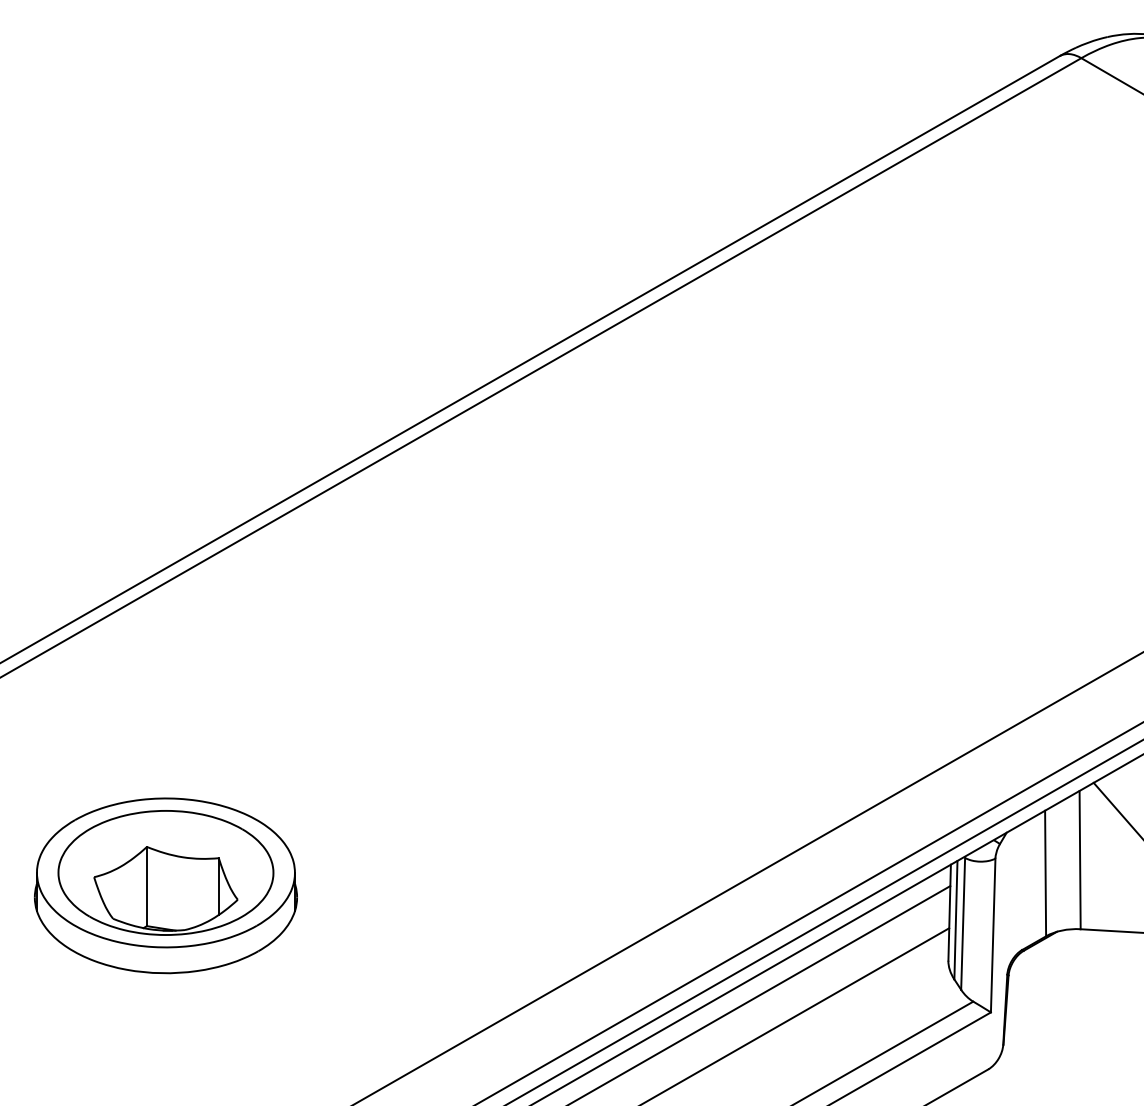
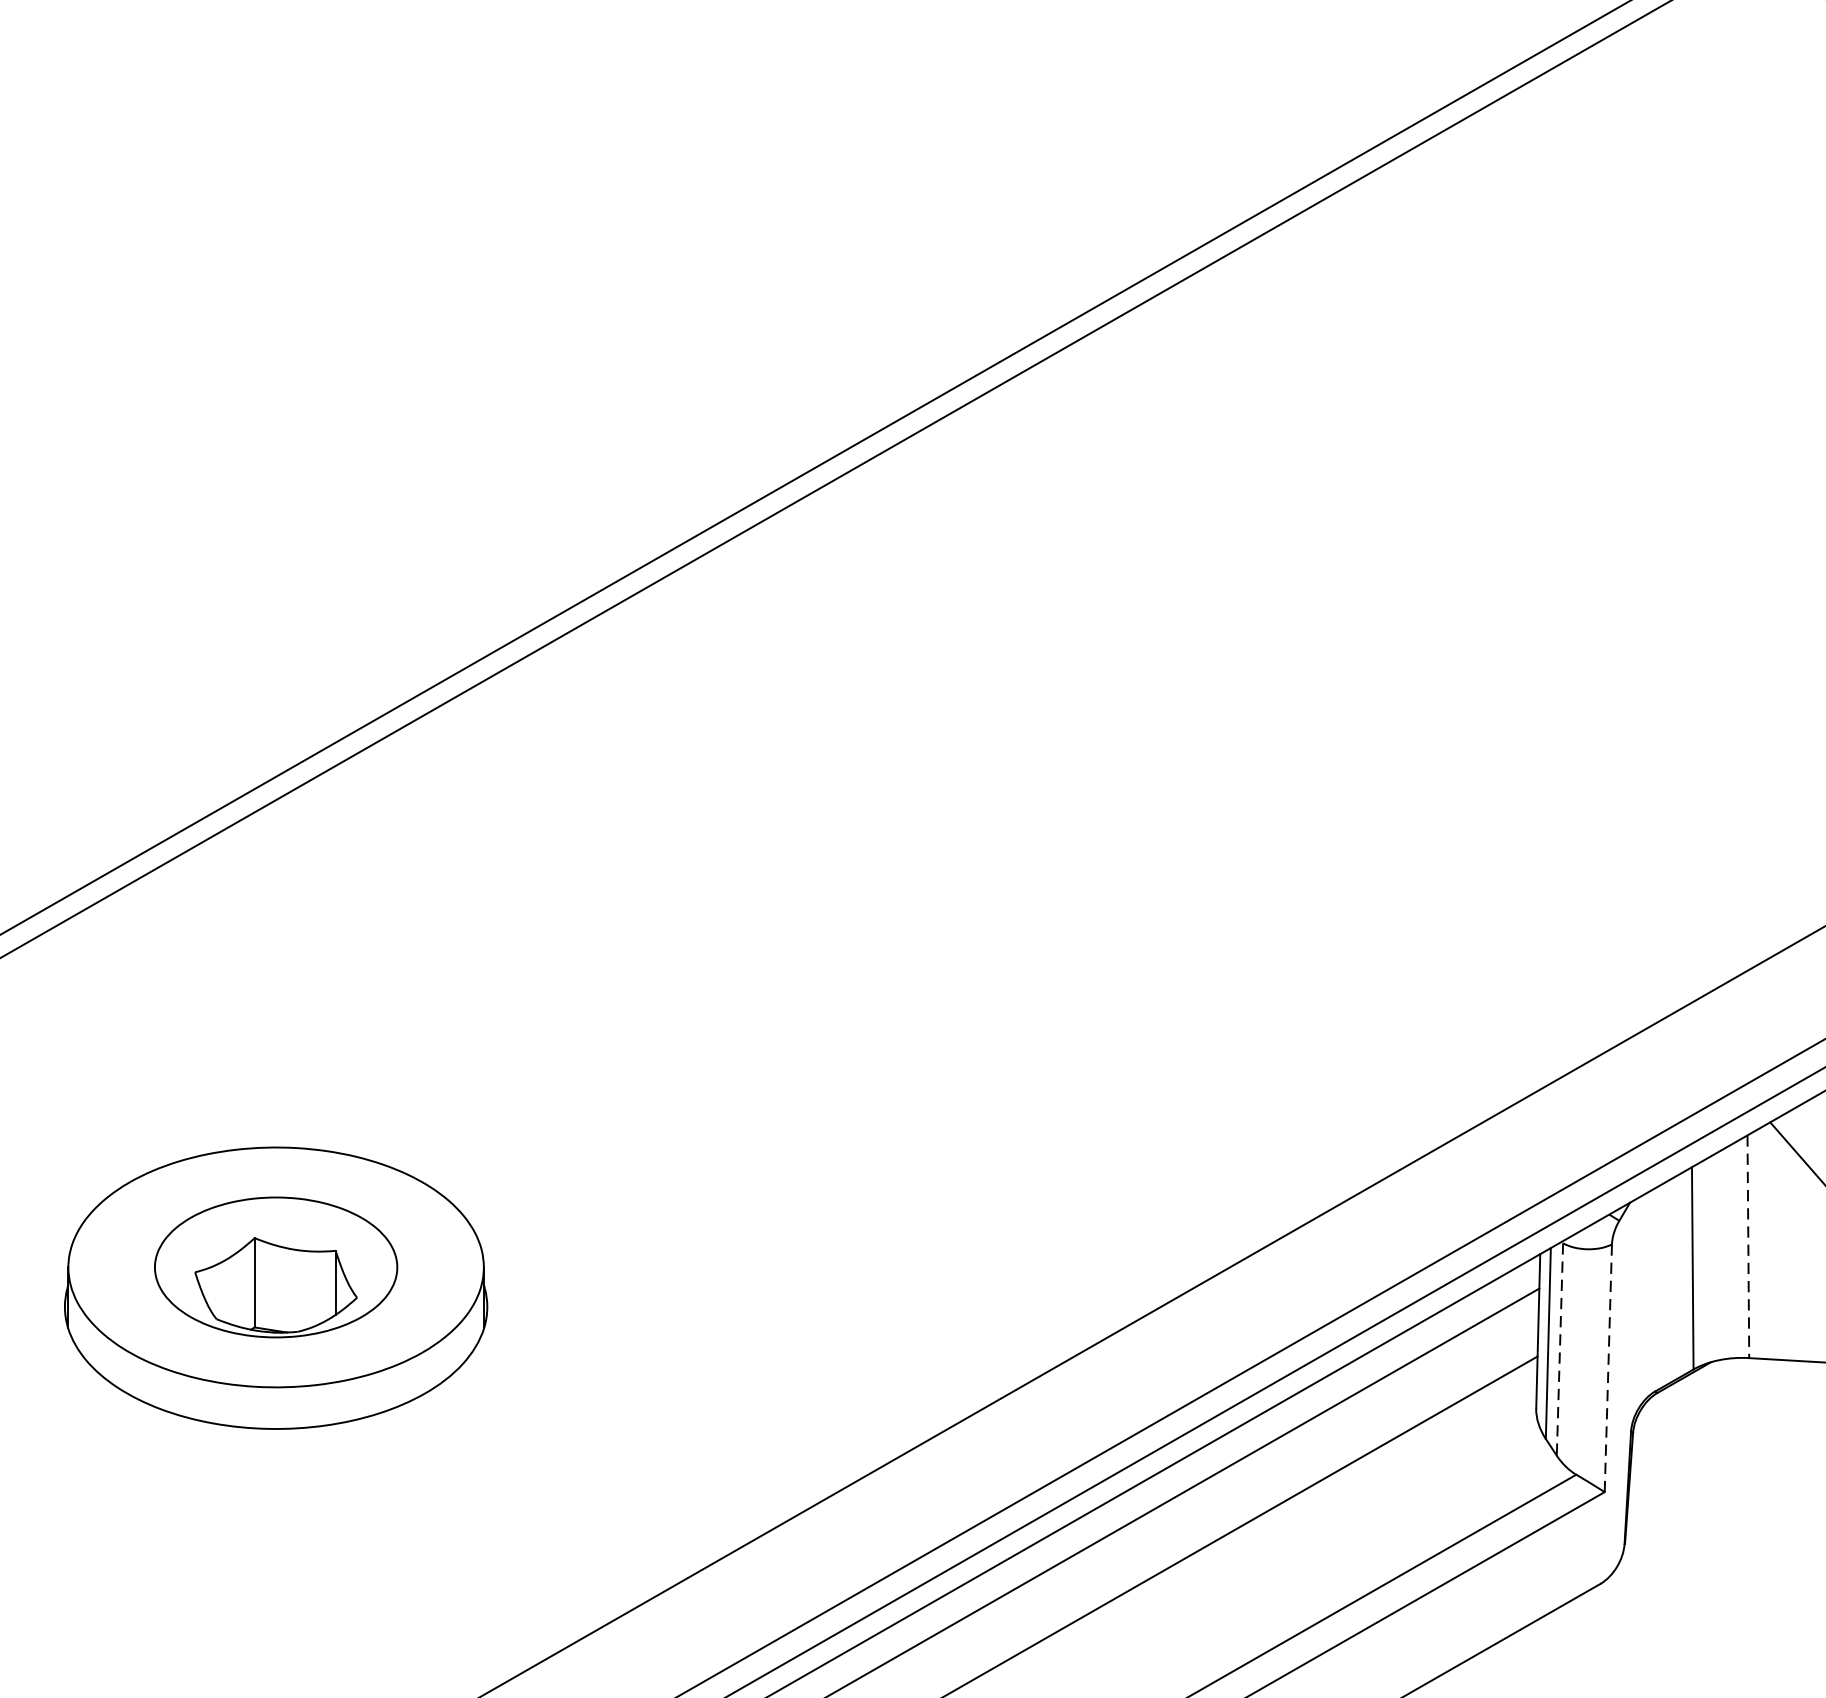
line: (1080, 860) -> (1748, 1247), solid -> dashed
part: (165, 872) -> (275, 1266), size x0.7
line: (963, 923) -> (1560, 1348), solid -> dashed
line: (993, 935) -> (1608, 1368), solid -> dashed

